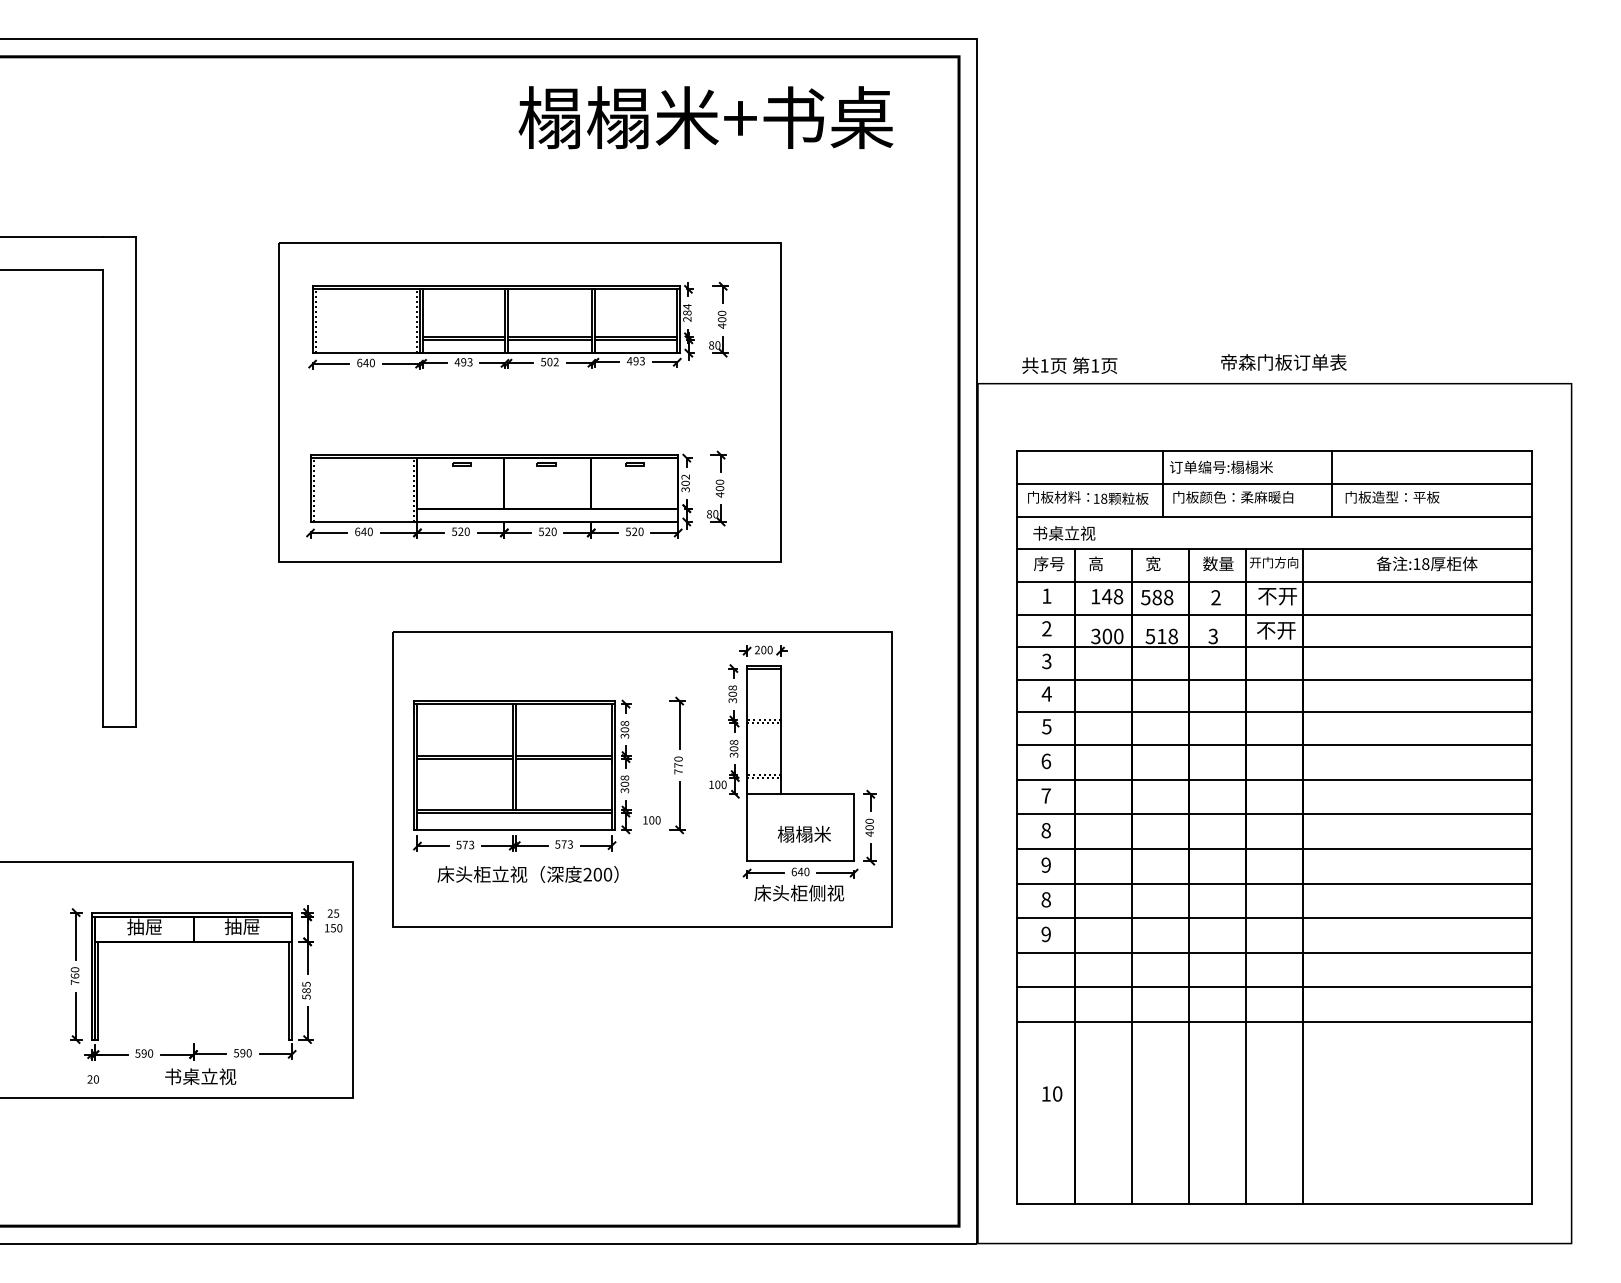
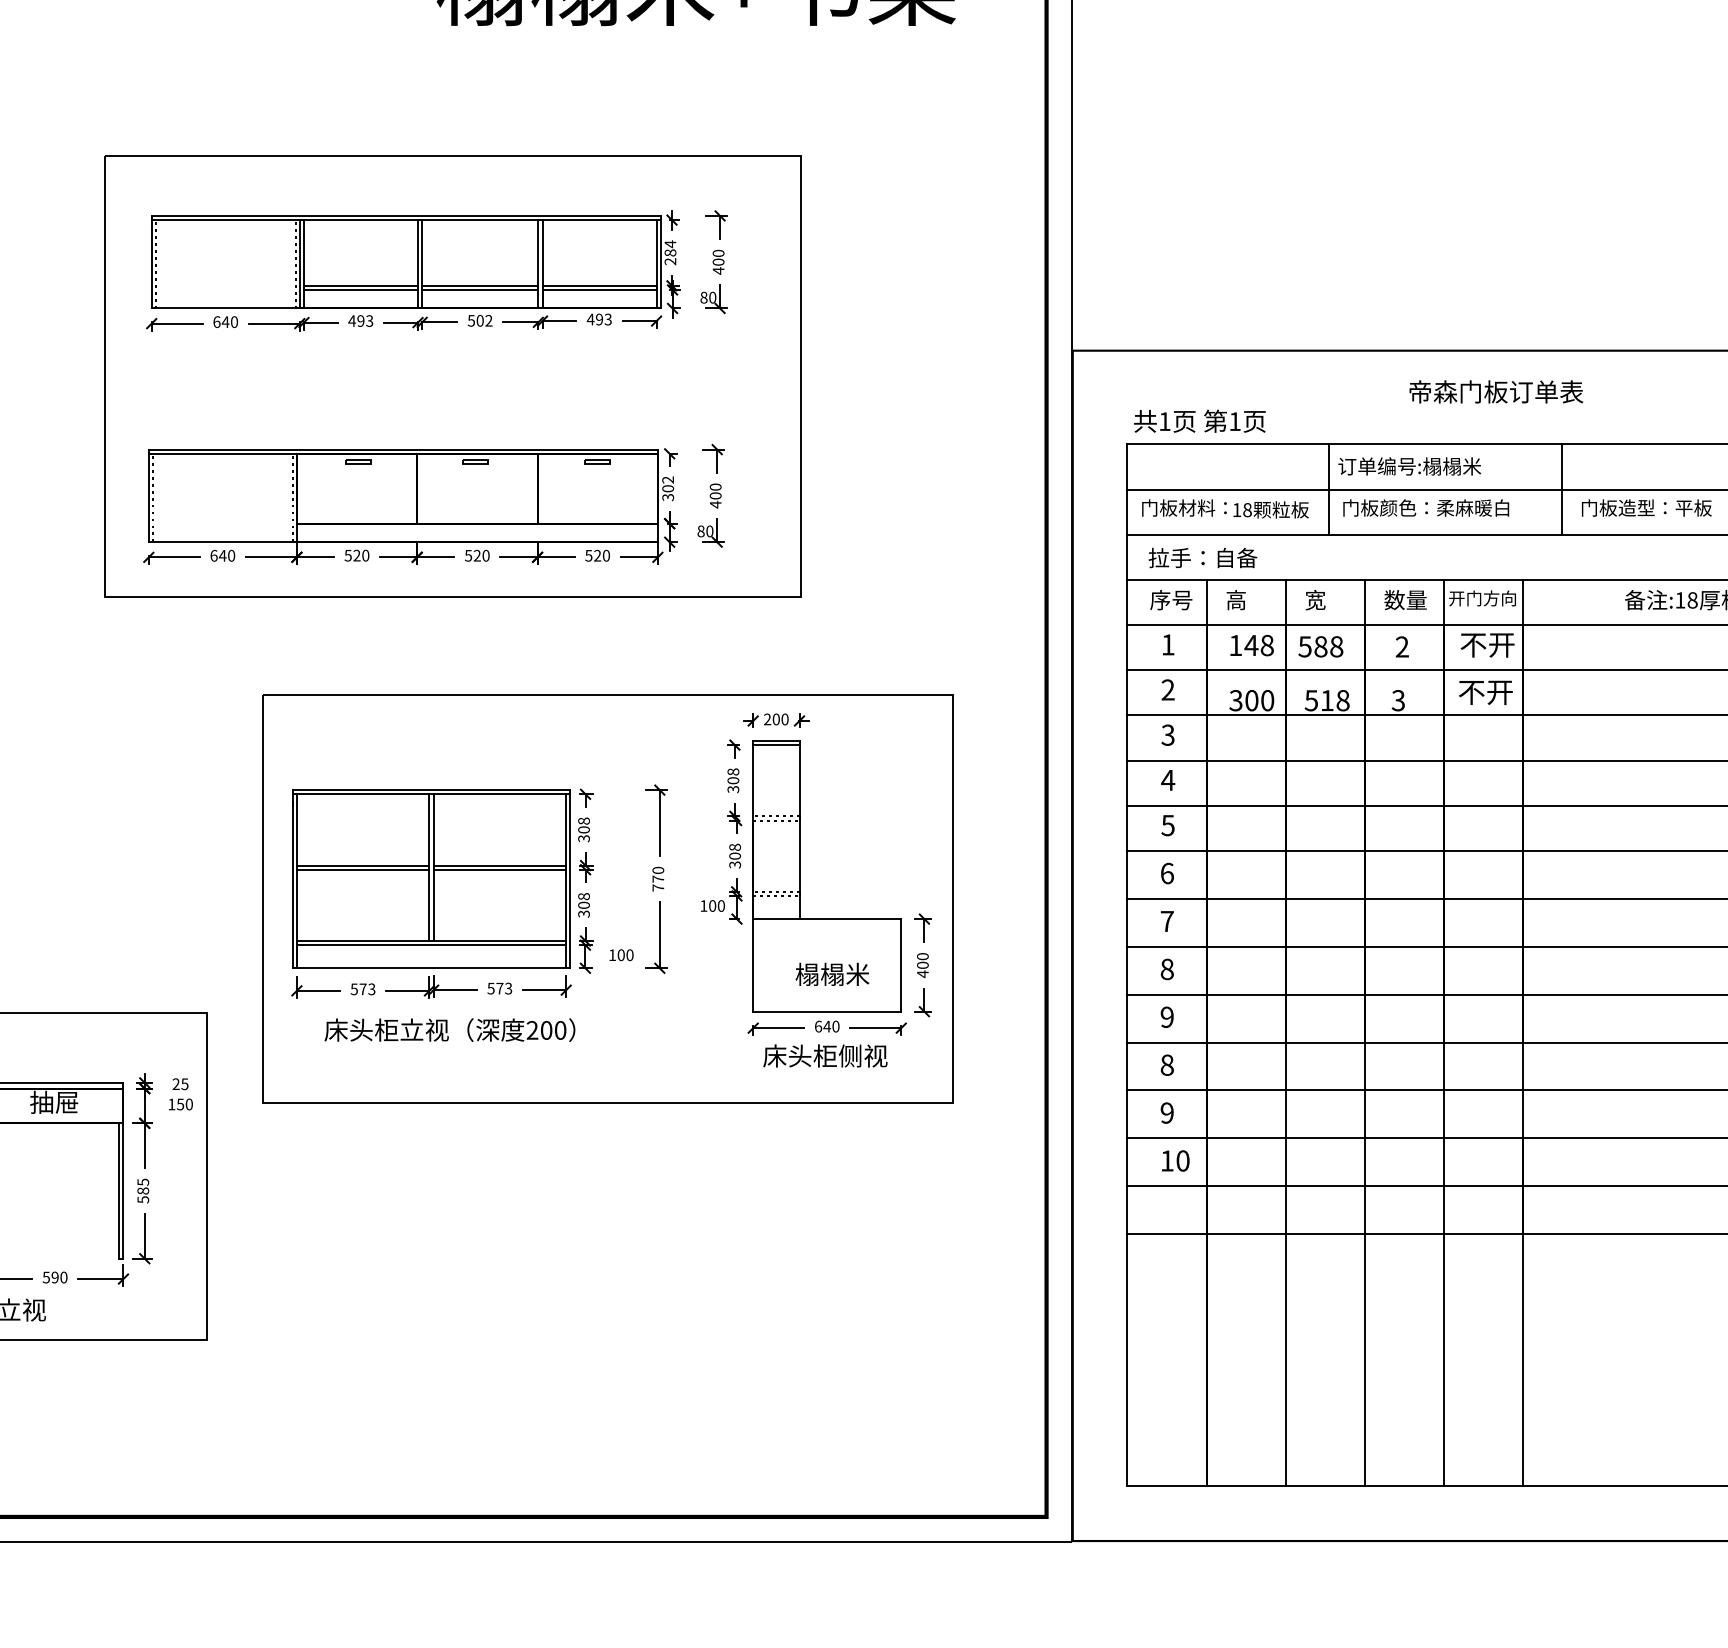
text: (1283, 362) -> (1495, 391), moved
text: (1069, 365) -> (1199, 421), moved
text: (1071, 533) -> (1202, 558), 书桌立视 -> 拉手：自备
text: (1052, 1093) -> (1175, 1160), moved

